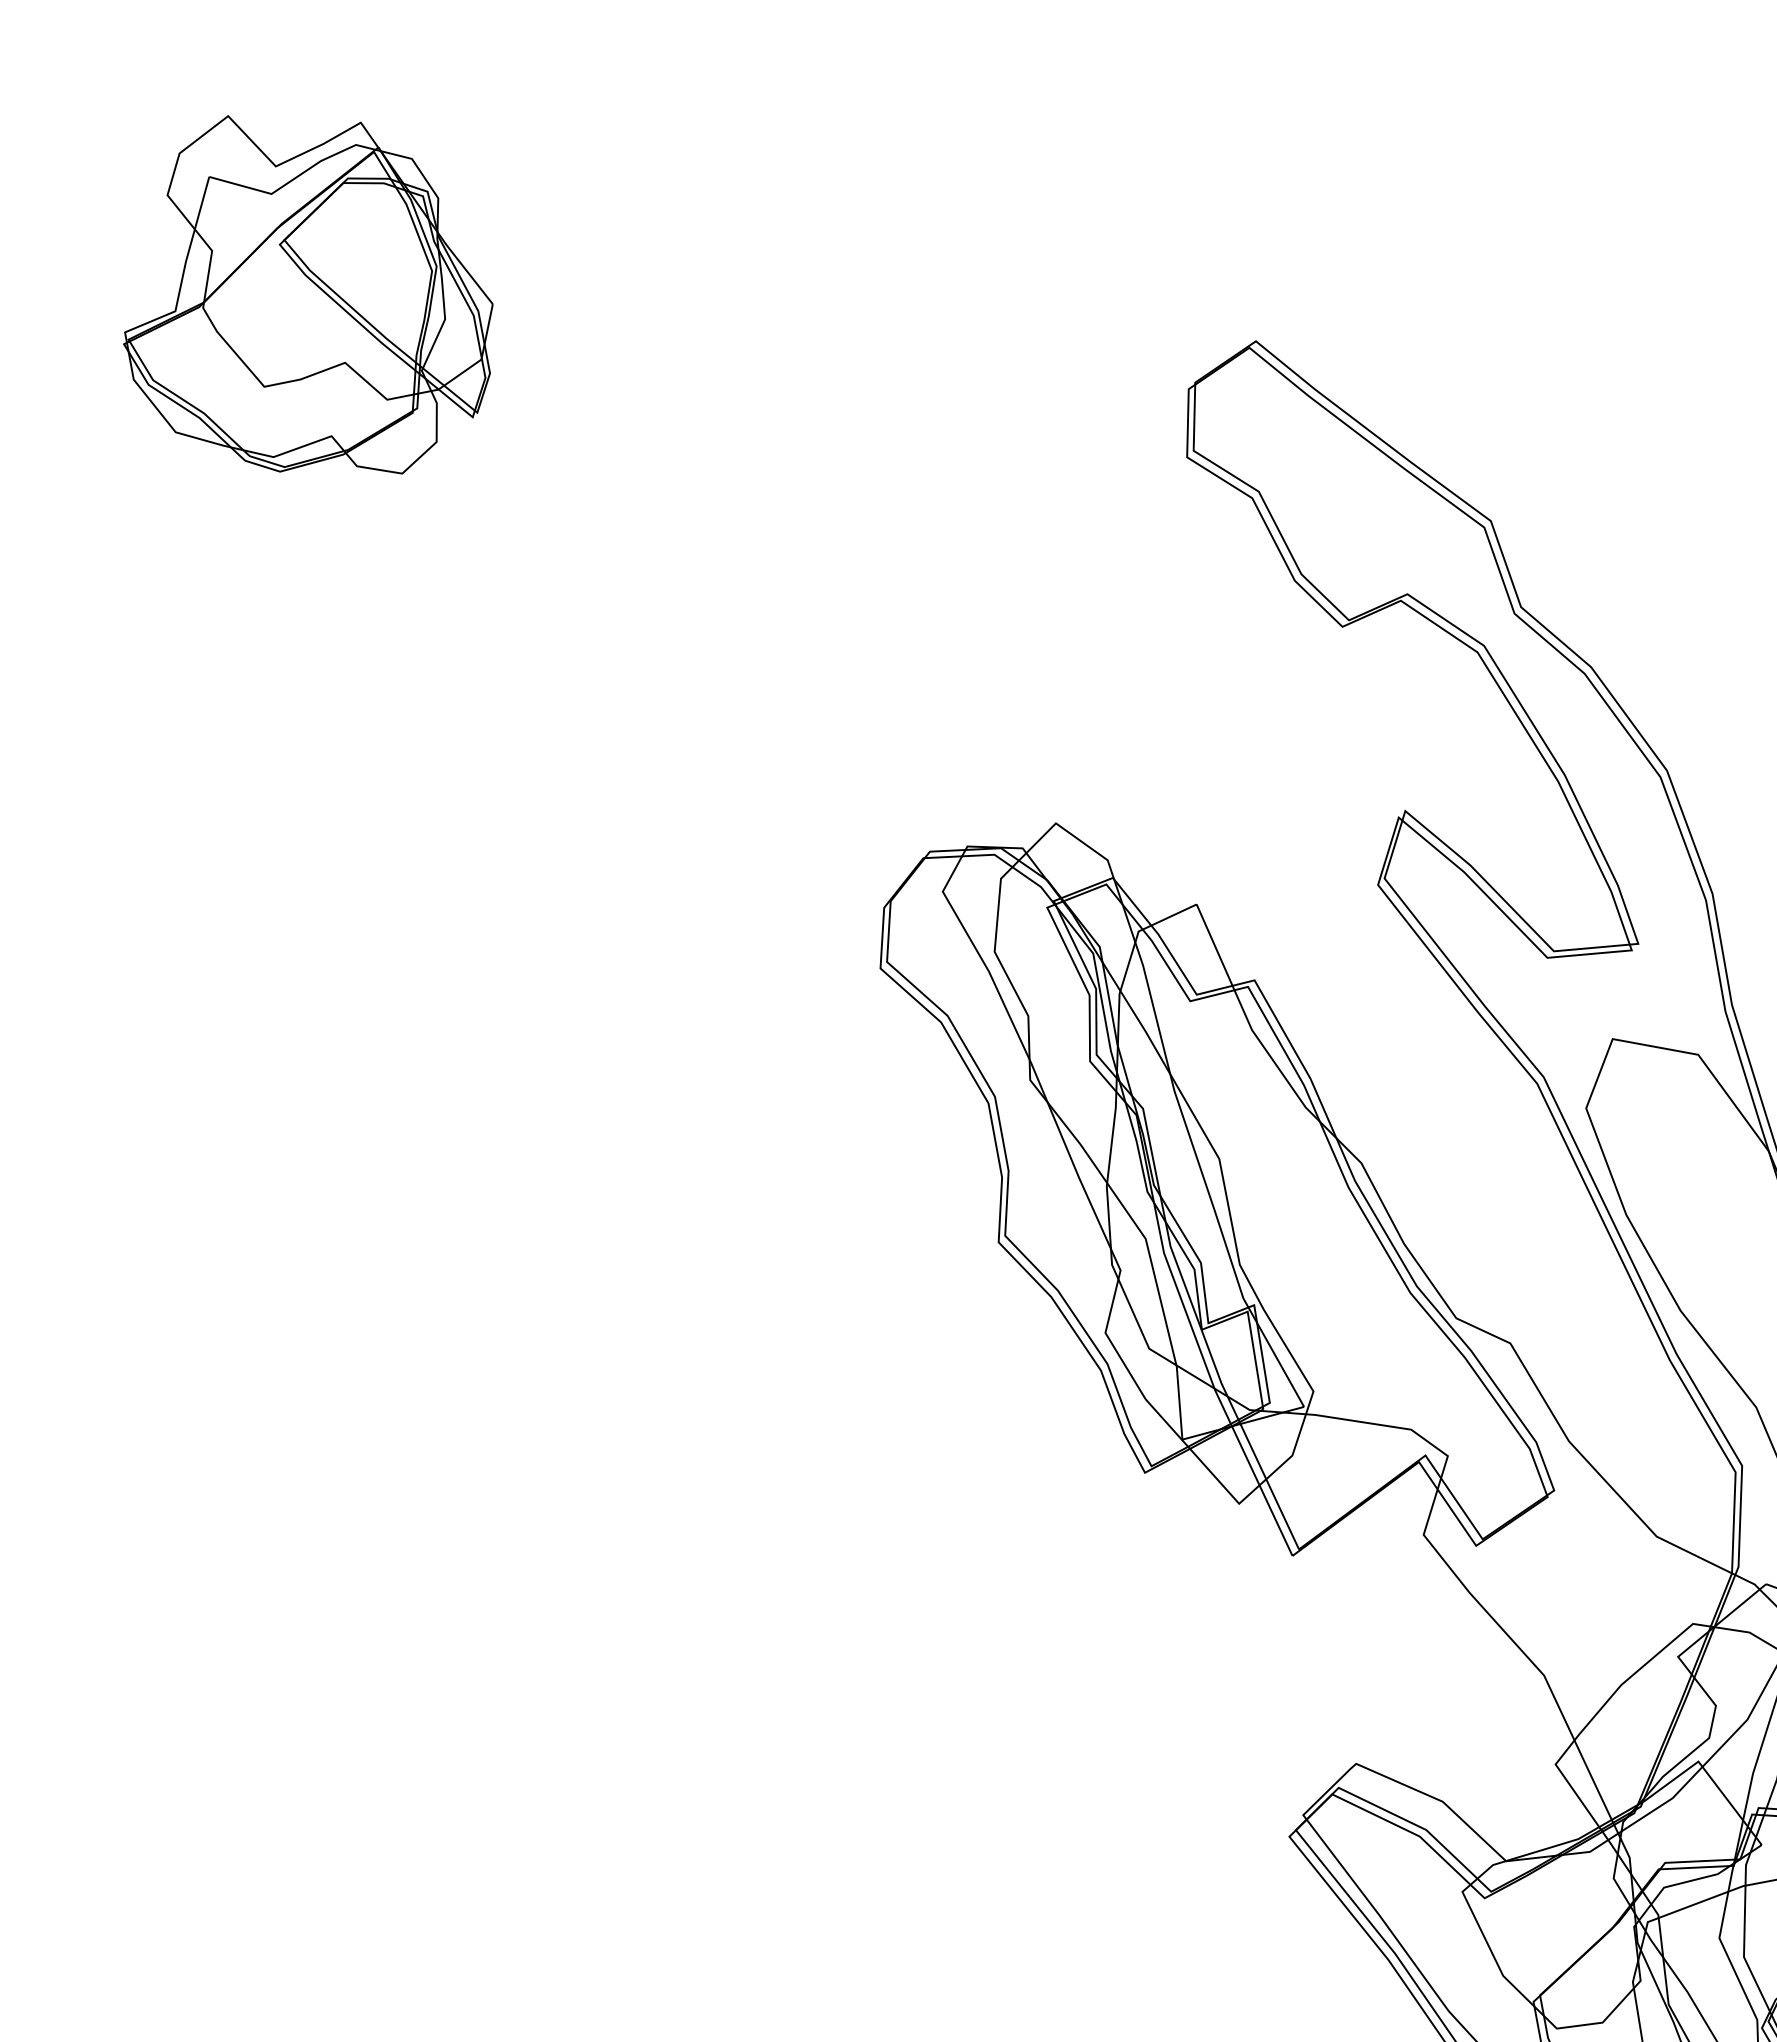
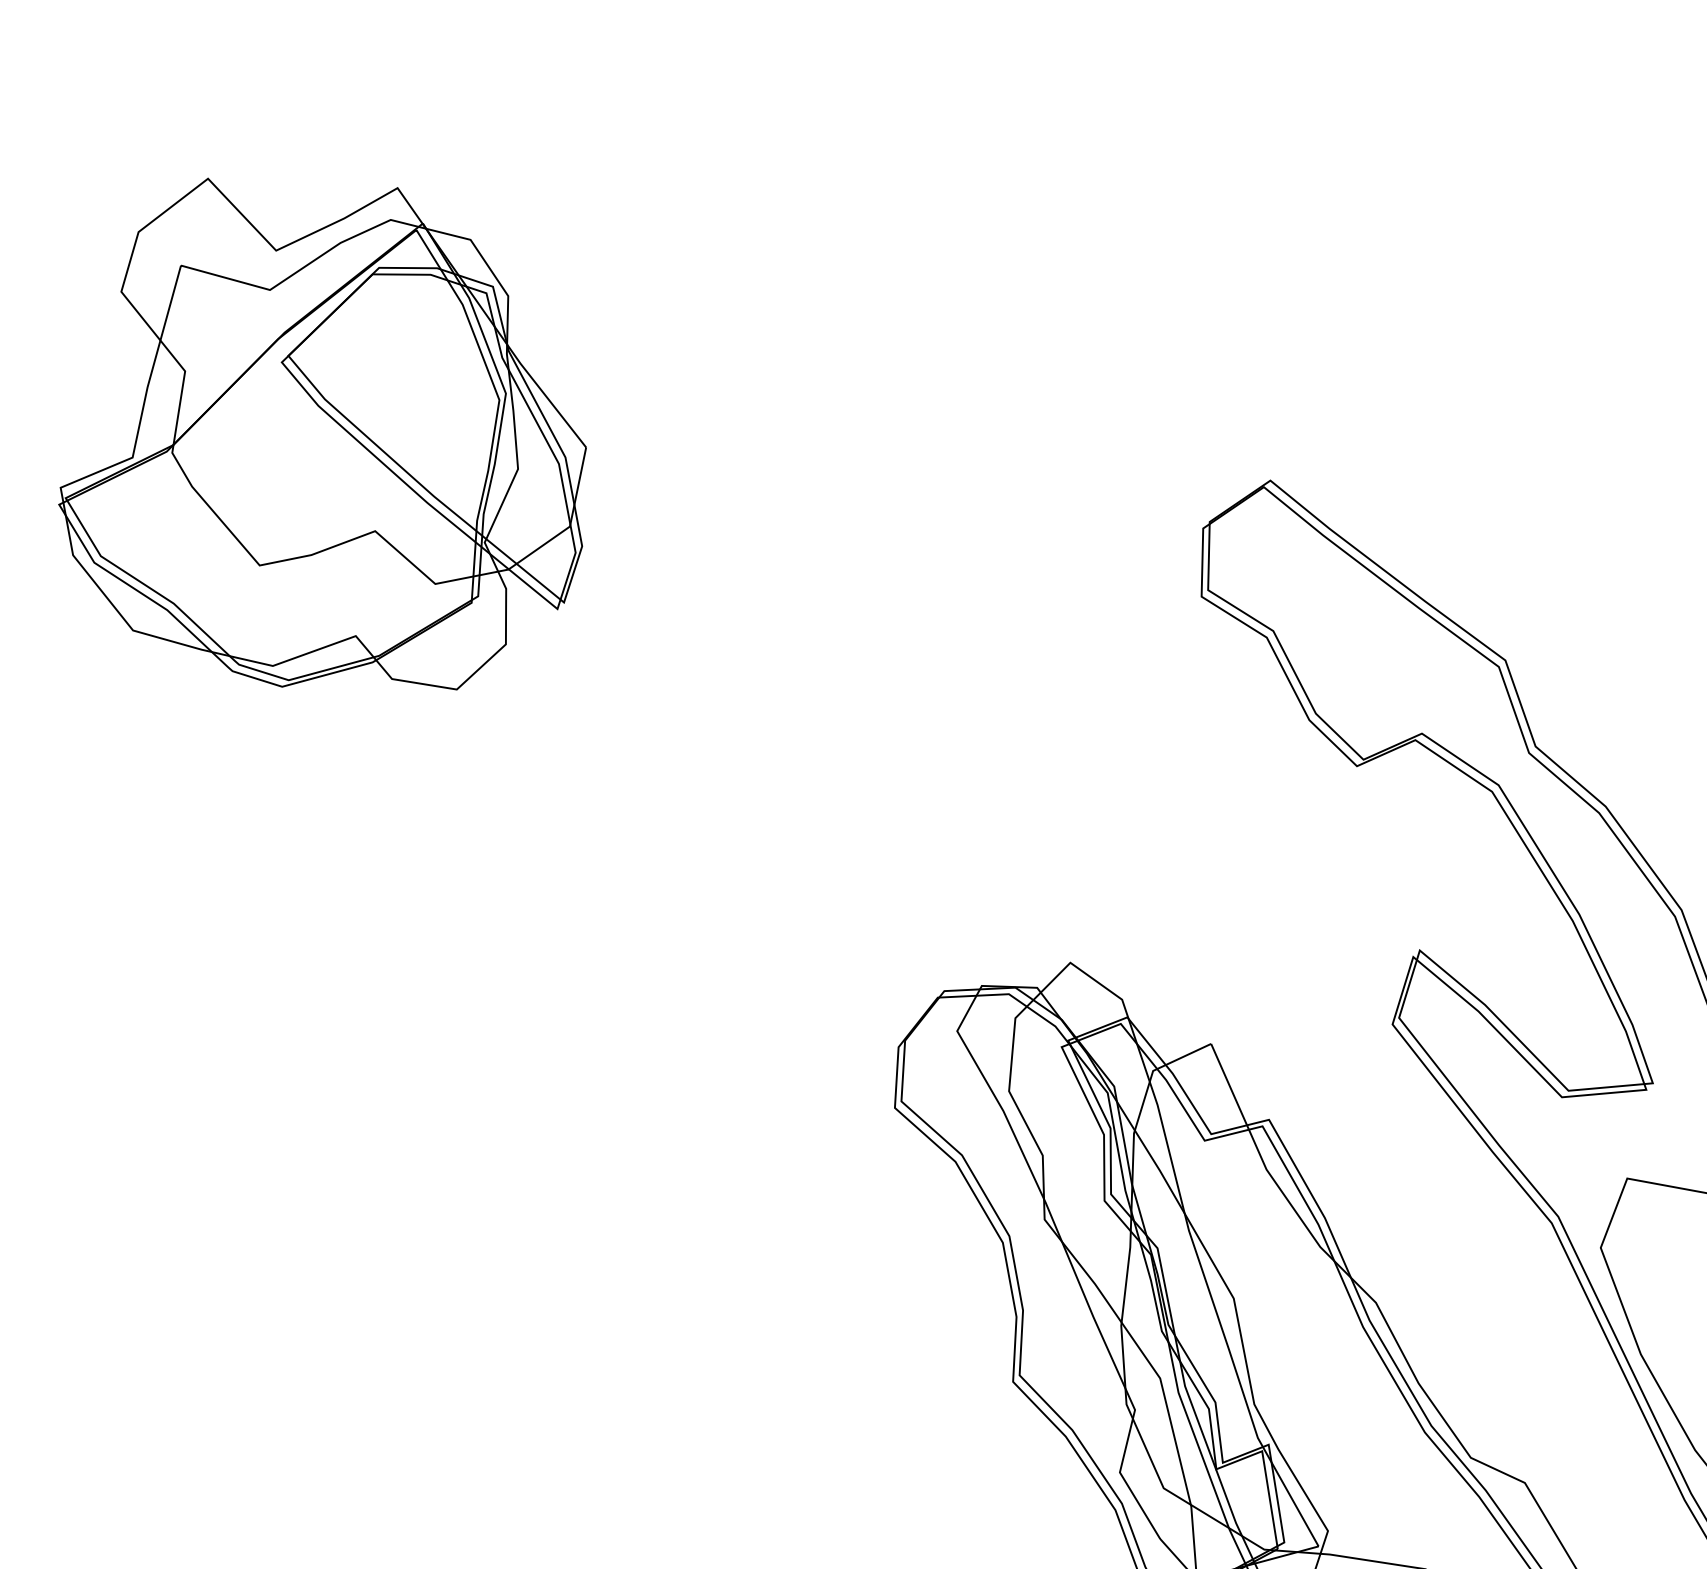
part: (308, 294) -> (322, 433), size x1.43

